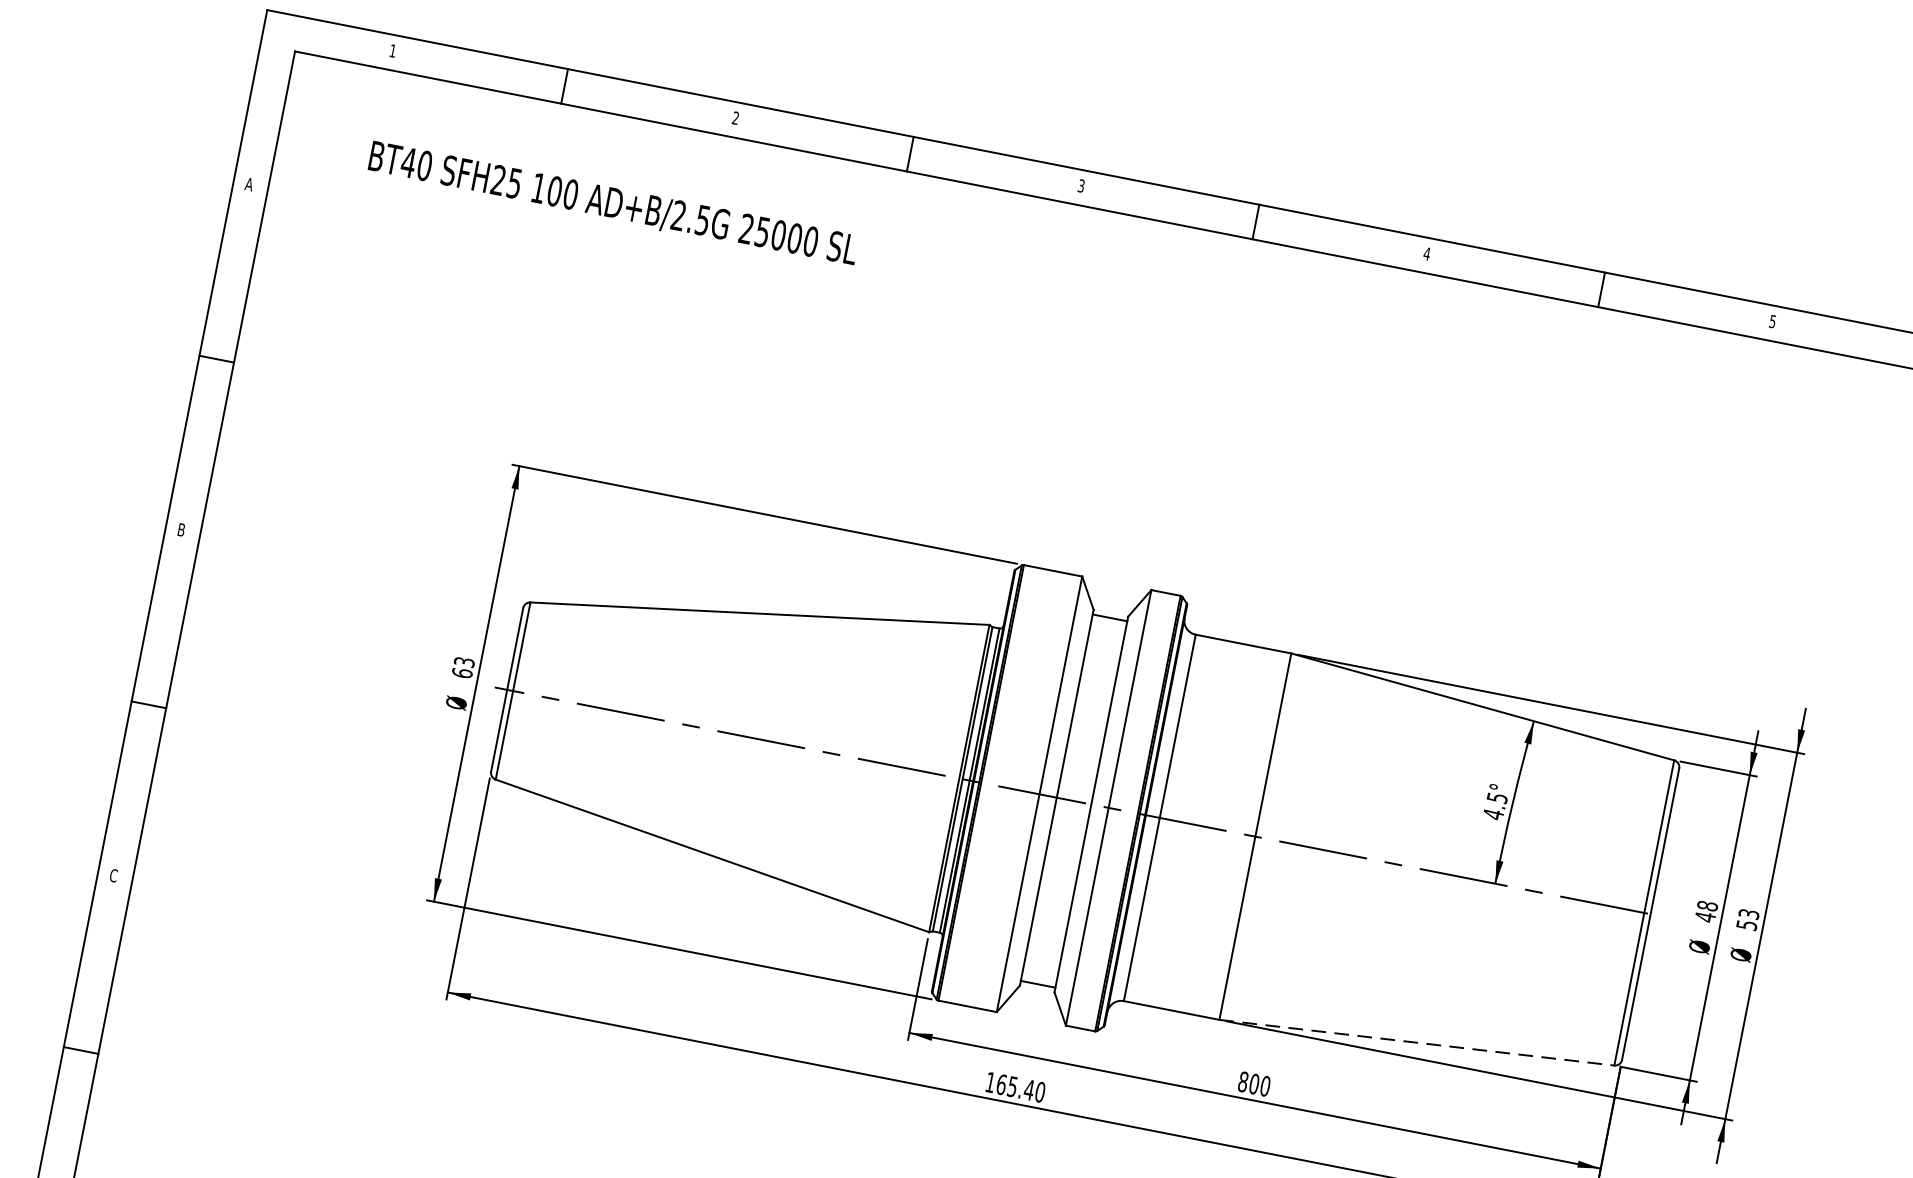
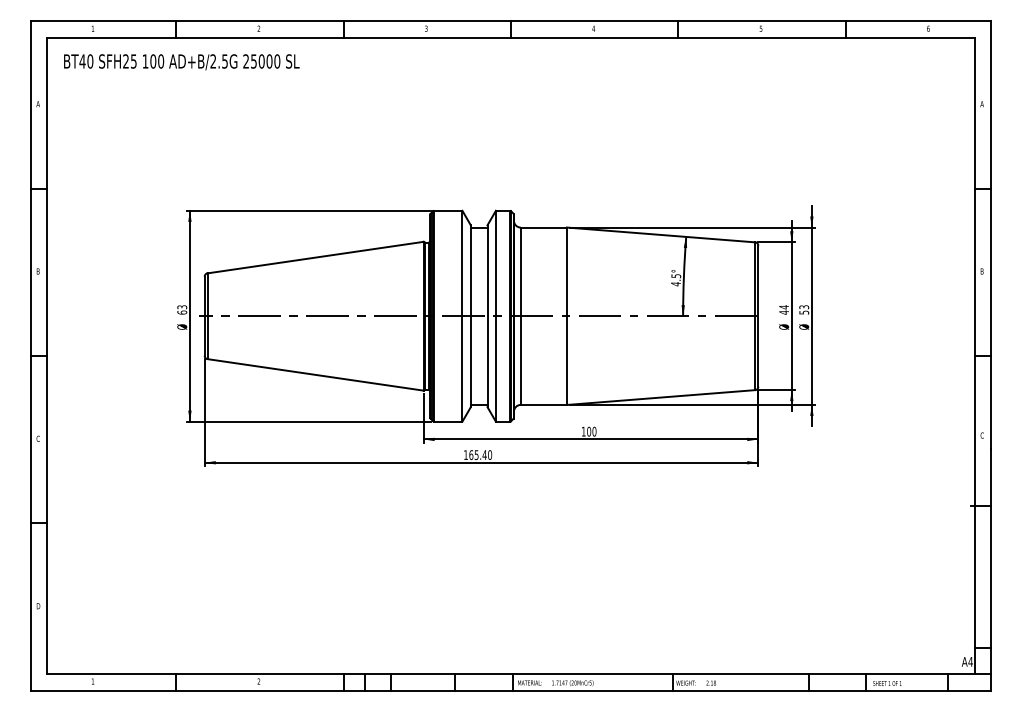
text: (612, 204) -> (181, 62), moved
text: (1708, 906) -> (784, 307), 48 -> 44
line: (1417, 1042) -> (661, 397), dashed -> solid
text: (1242, 1081) -> (583, 431), 800 -> 100

